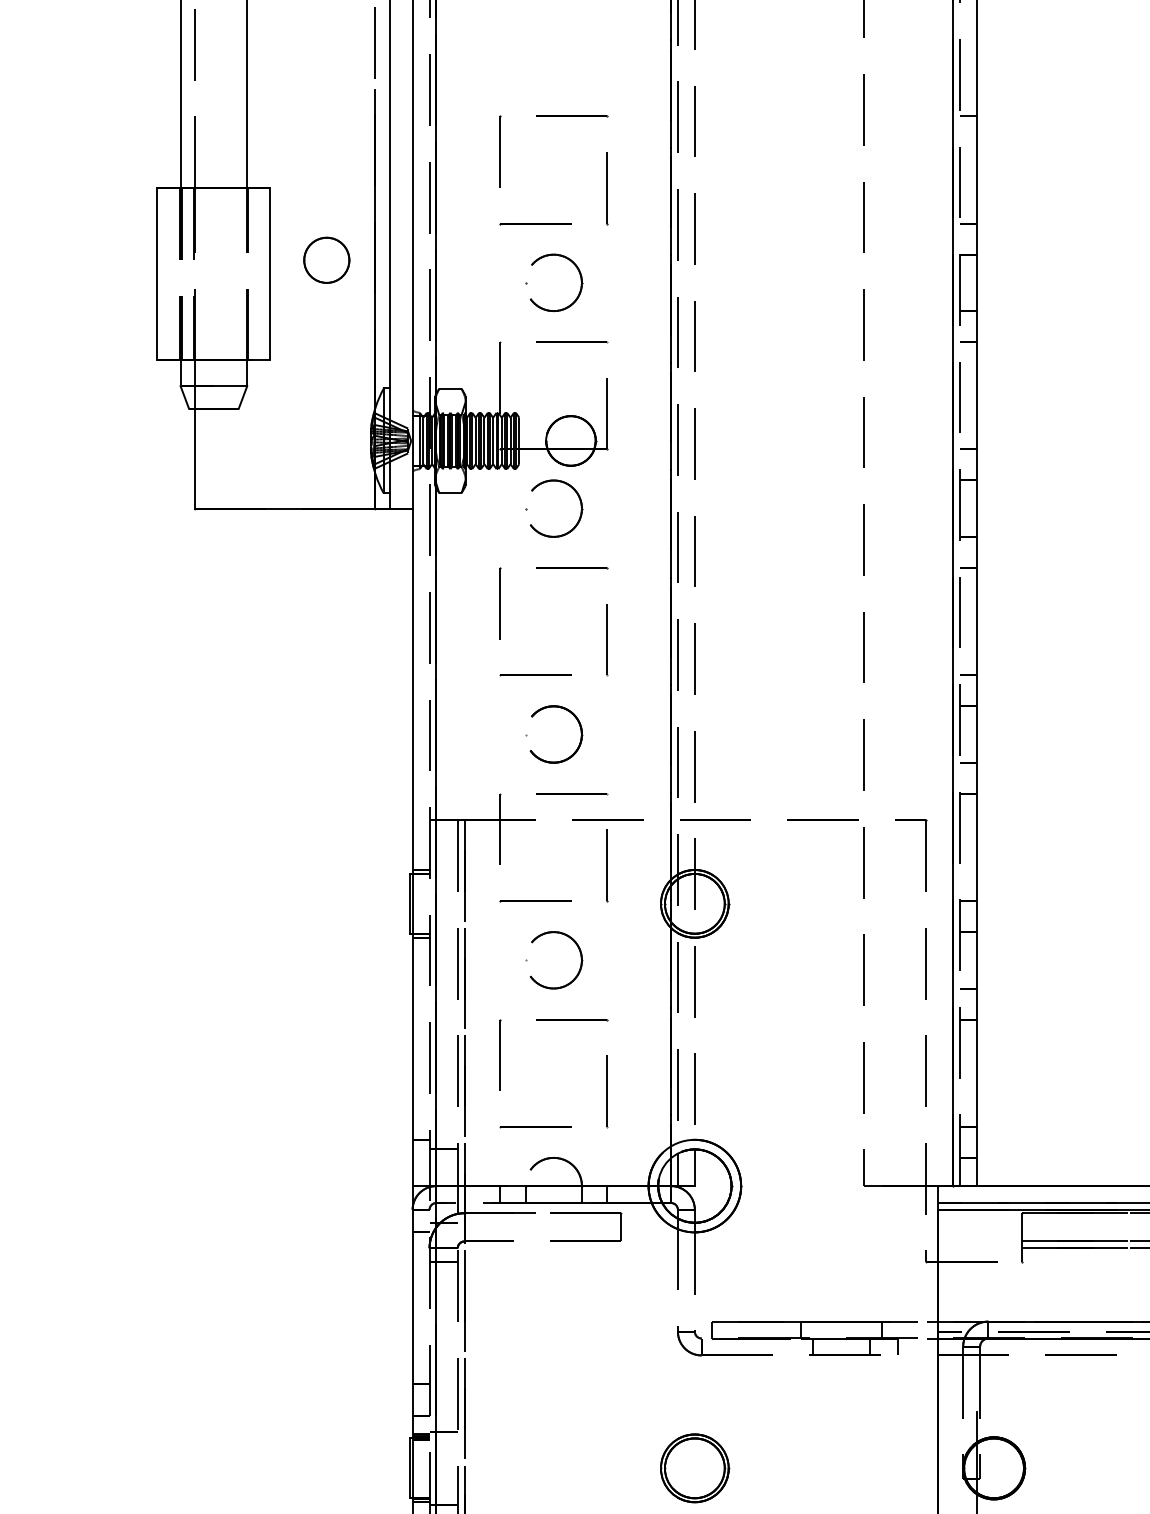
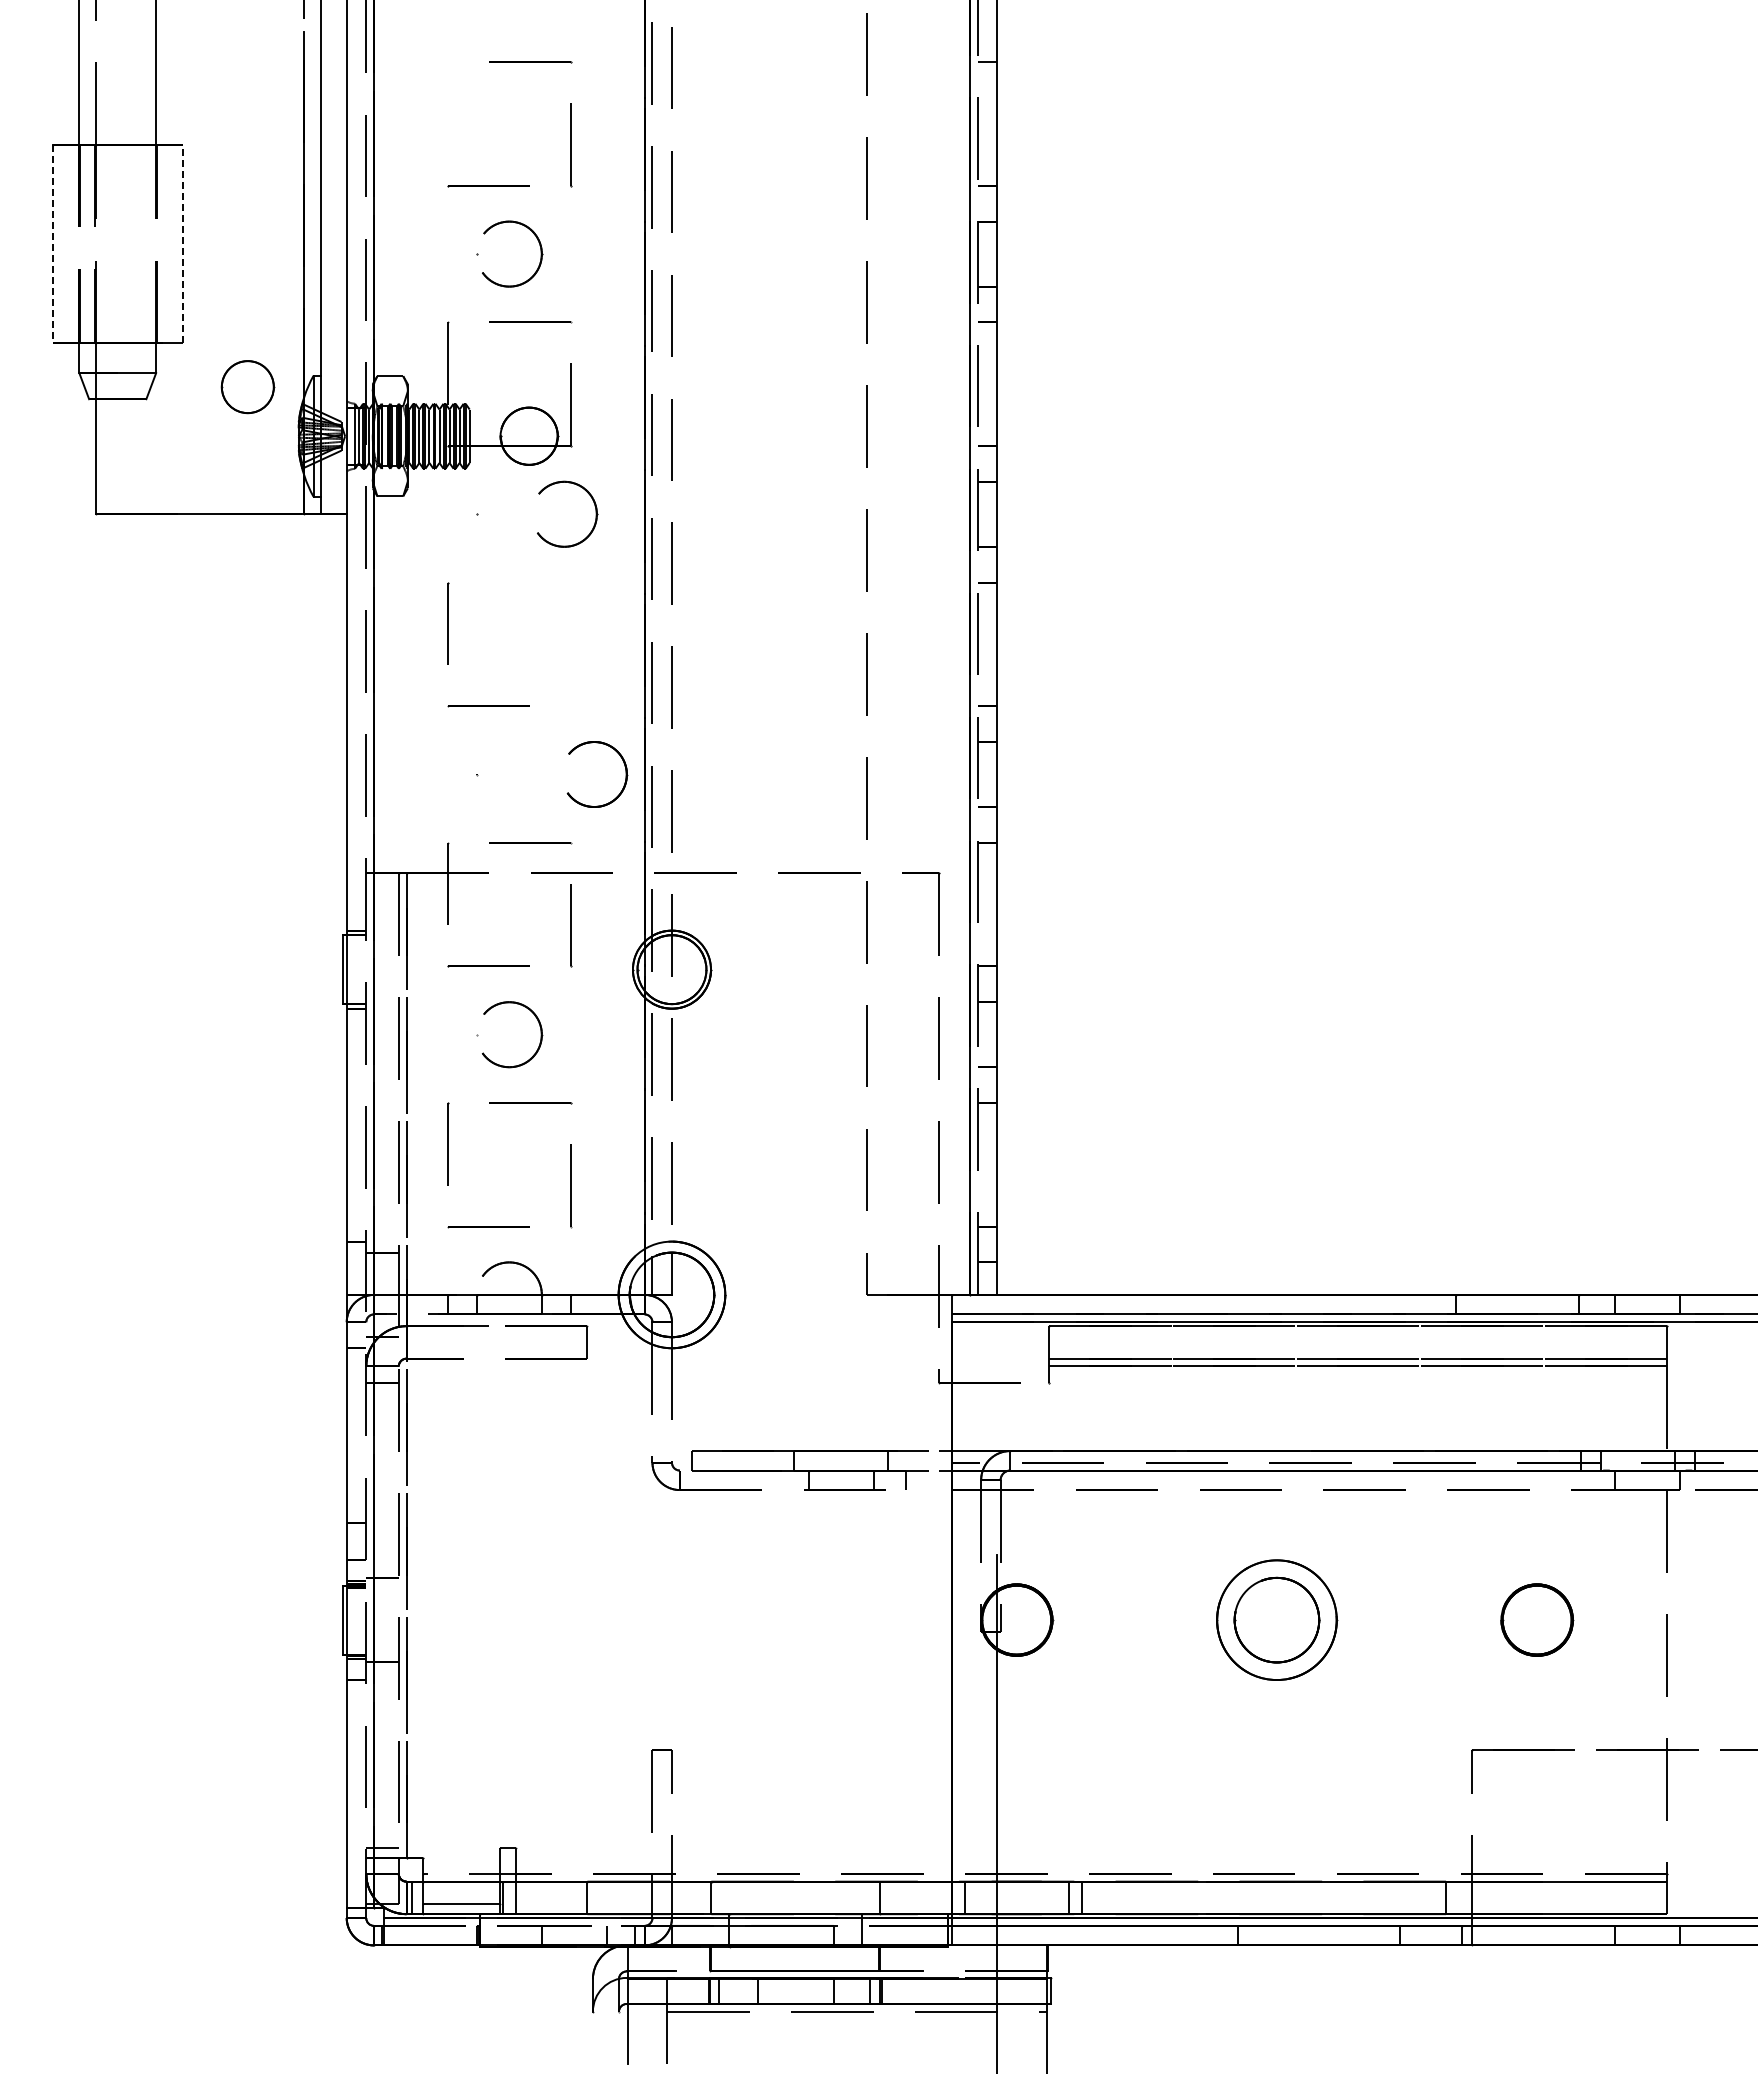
line: (500, 151) -> (448, 102), removed
part: (326, 260) -> (247, 387), moved
line: (270, 273) -> (182, 243), solid -> dashed
line: (157, 274) -> (52, 244), solid -> dashed
part: (579, 501) -> (594, 506), moved
line: (572, 568) -> (530, 583), removed
line: (607, 639) -> (571, 665), removed
part: (580, 734) -> (625, 774), moved
part: (695, 1468) -> (672, 1620), removed

